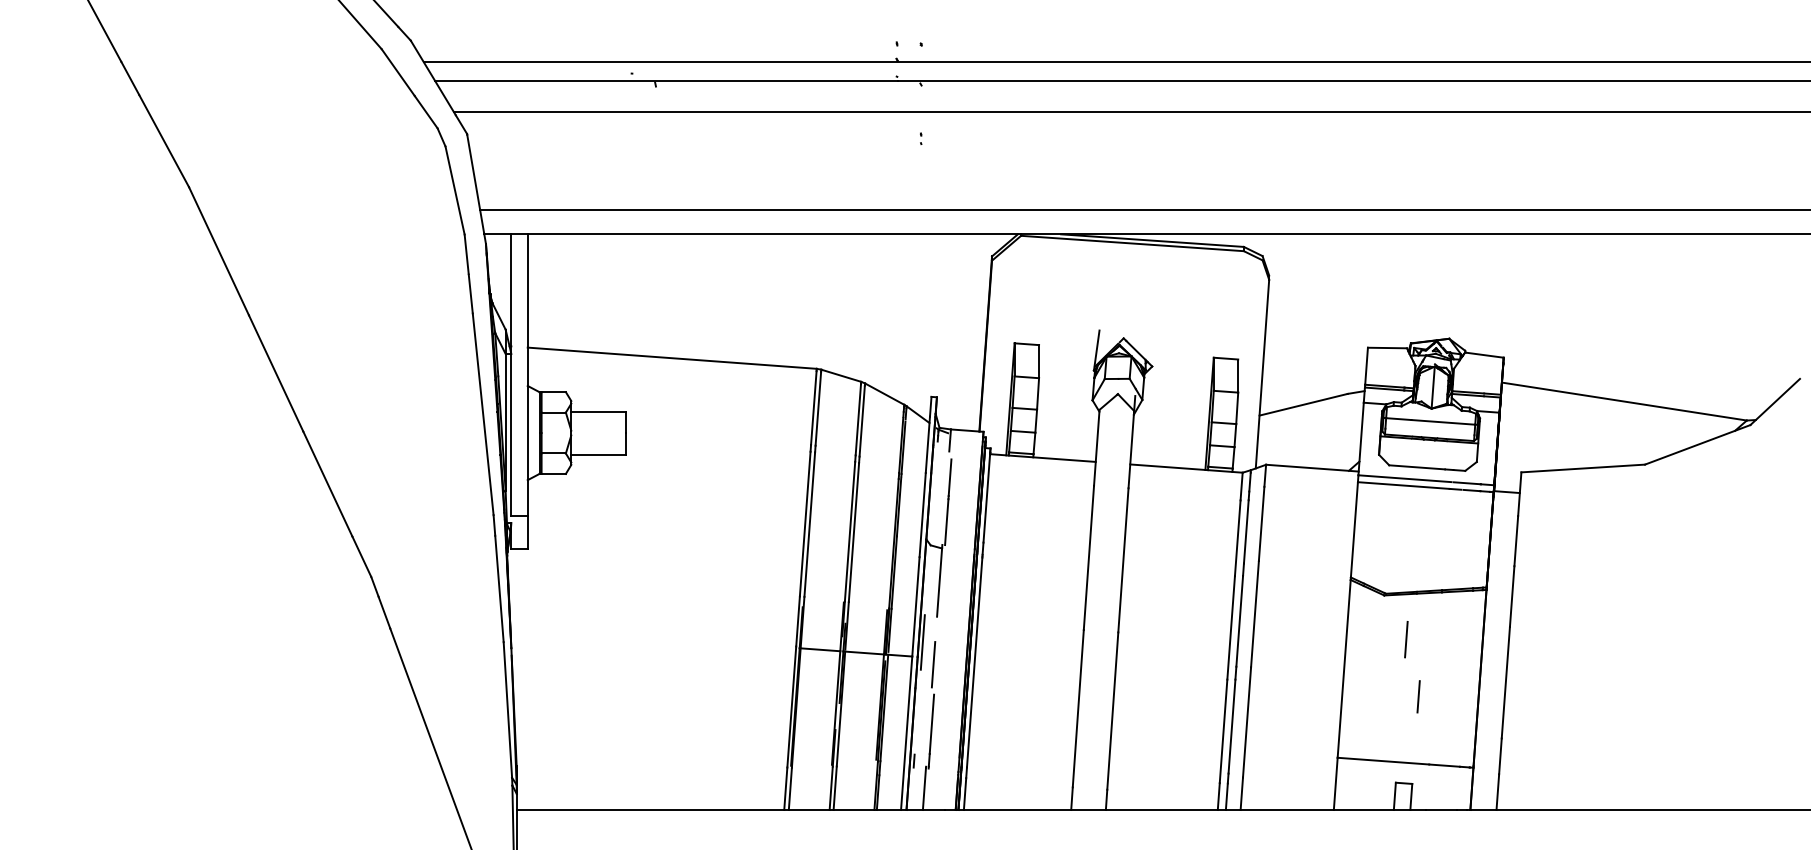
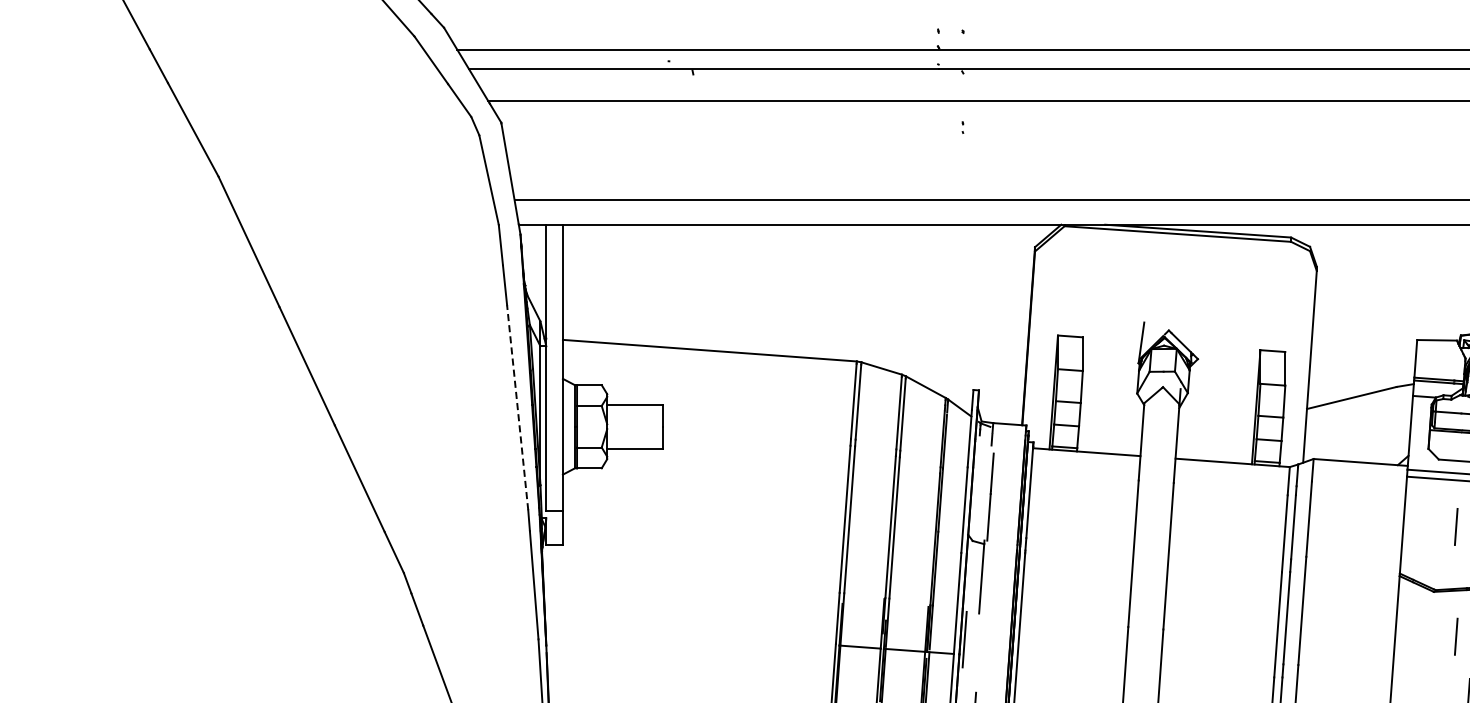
line: (483, 413) -> (517, 406), solid -> dashed
line: (1406, 531) -> (1456, 526), added
line: (933, 664) -> (975, 662), removed

